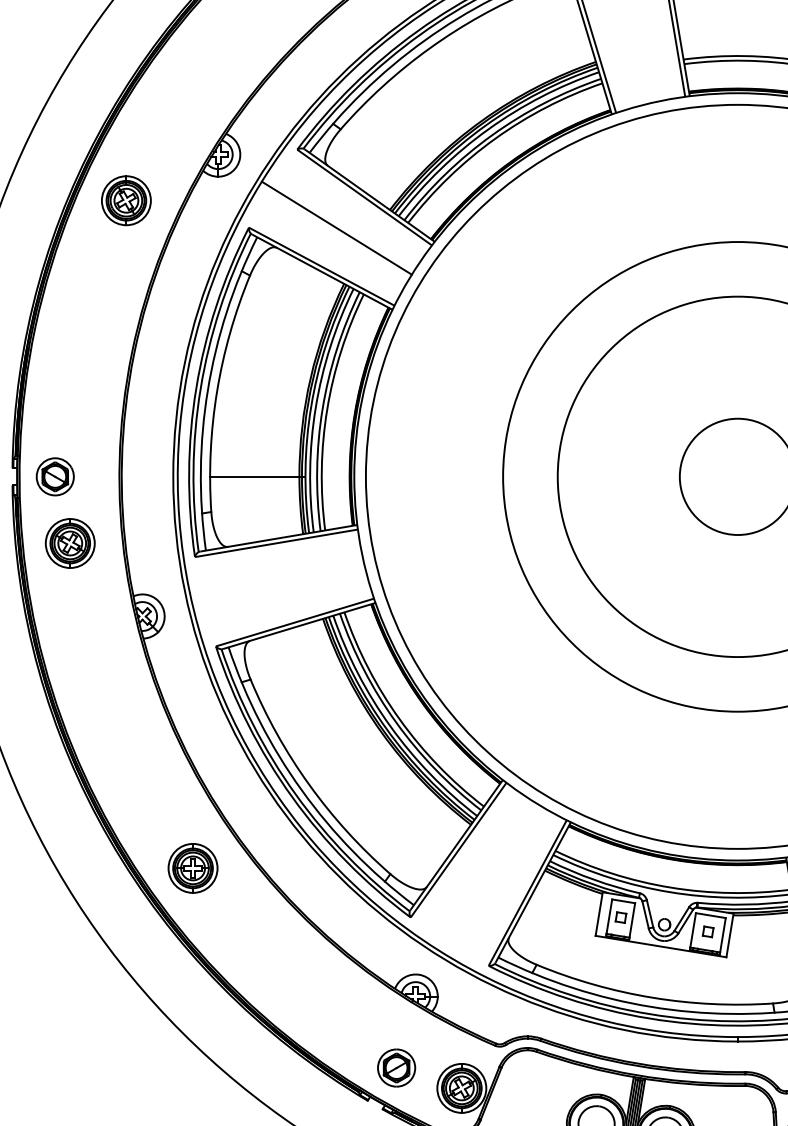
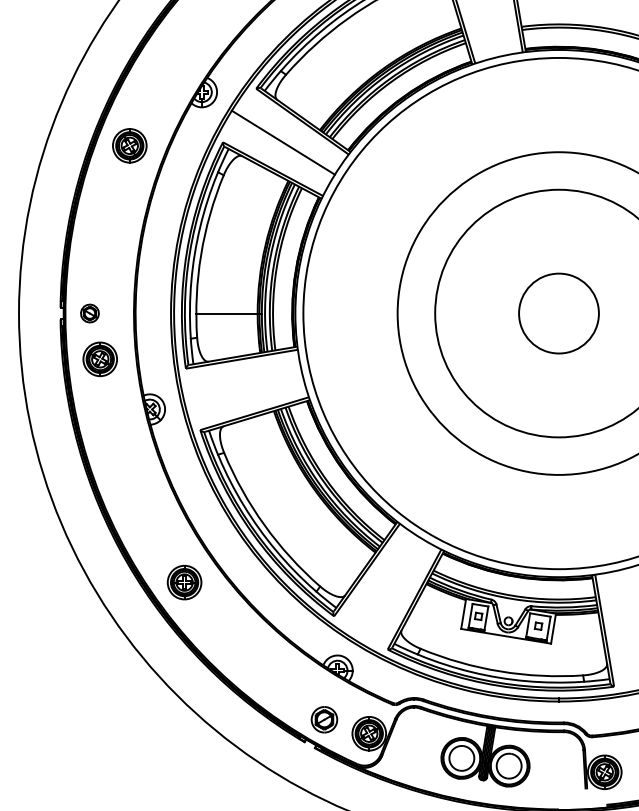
part: (125, 200) -> (129, 145), moved
part: (54, 476) -> (89, 313), size x0.7

